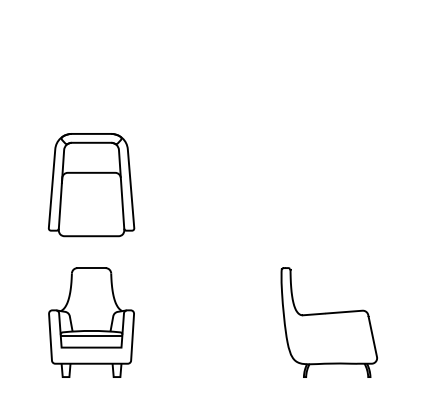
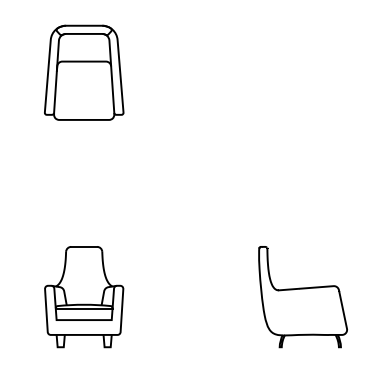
part: (91, 185) -> (84, 73), moved

